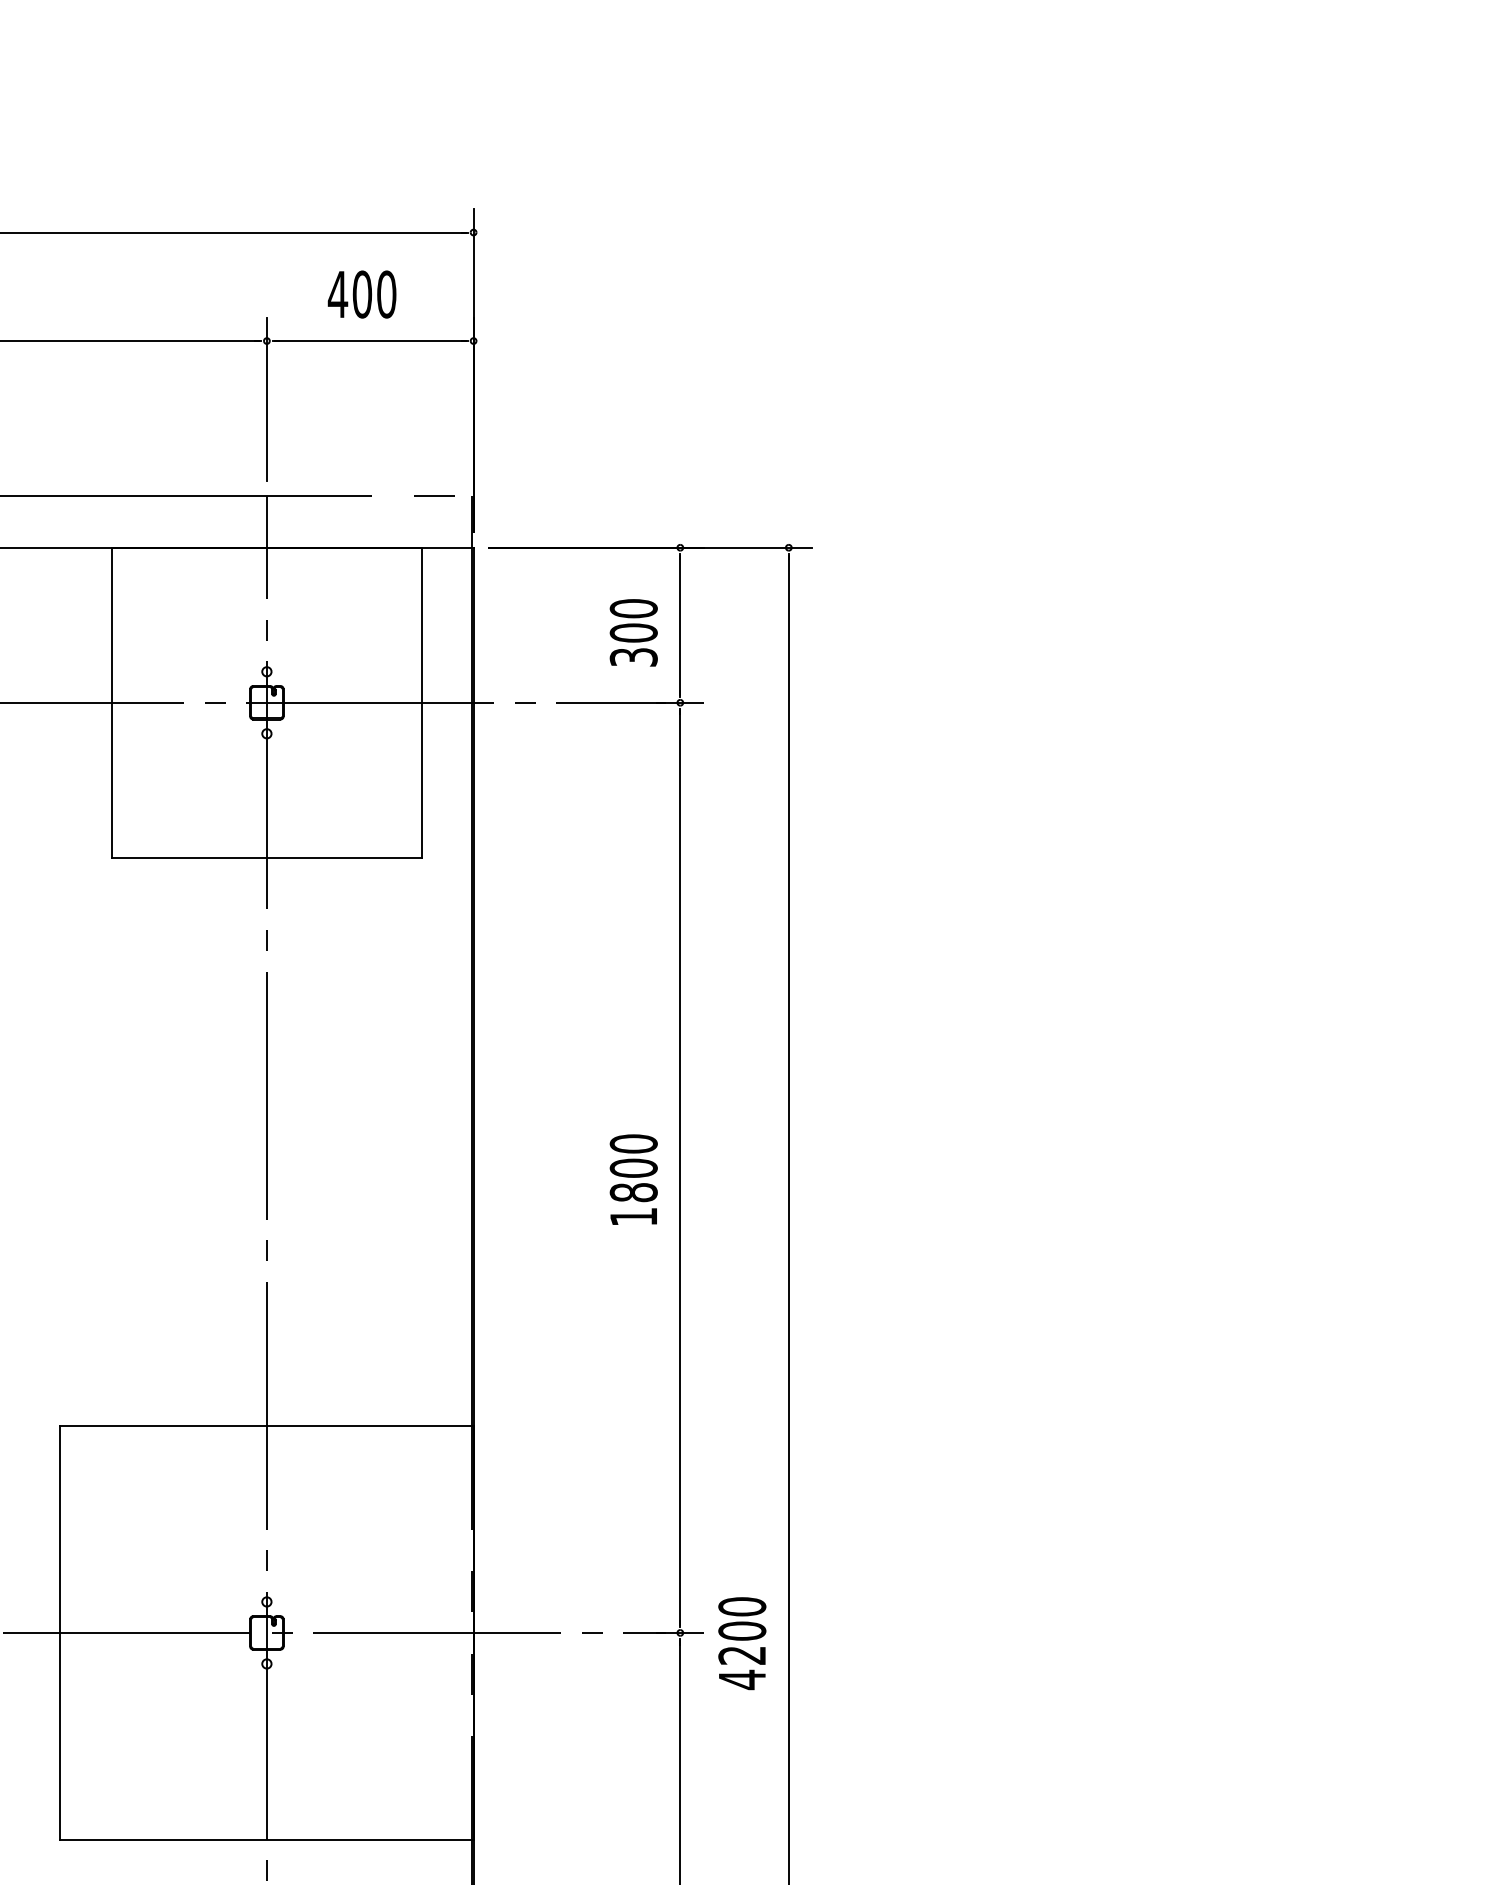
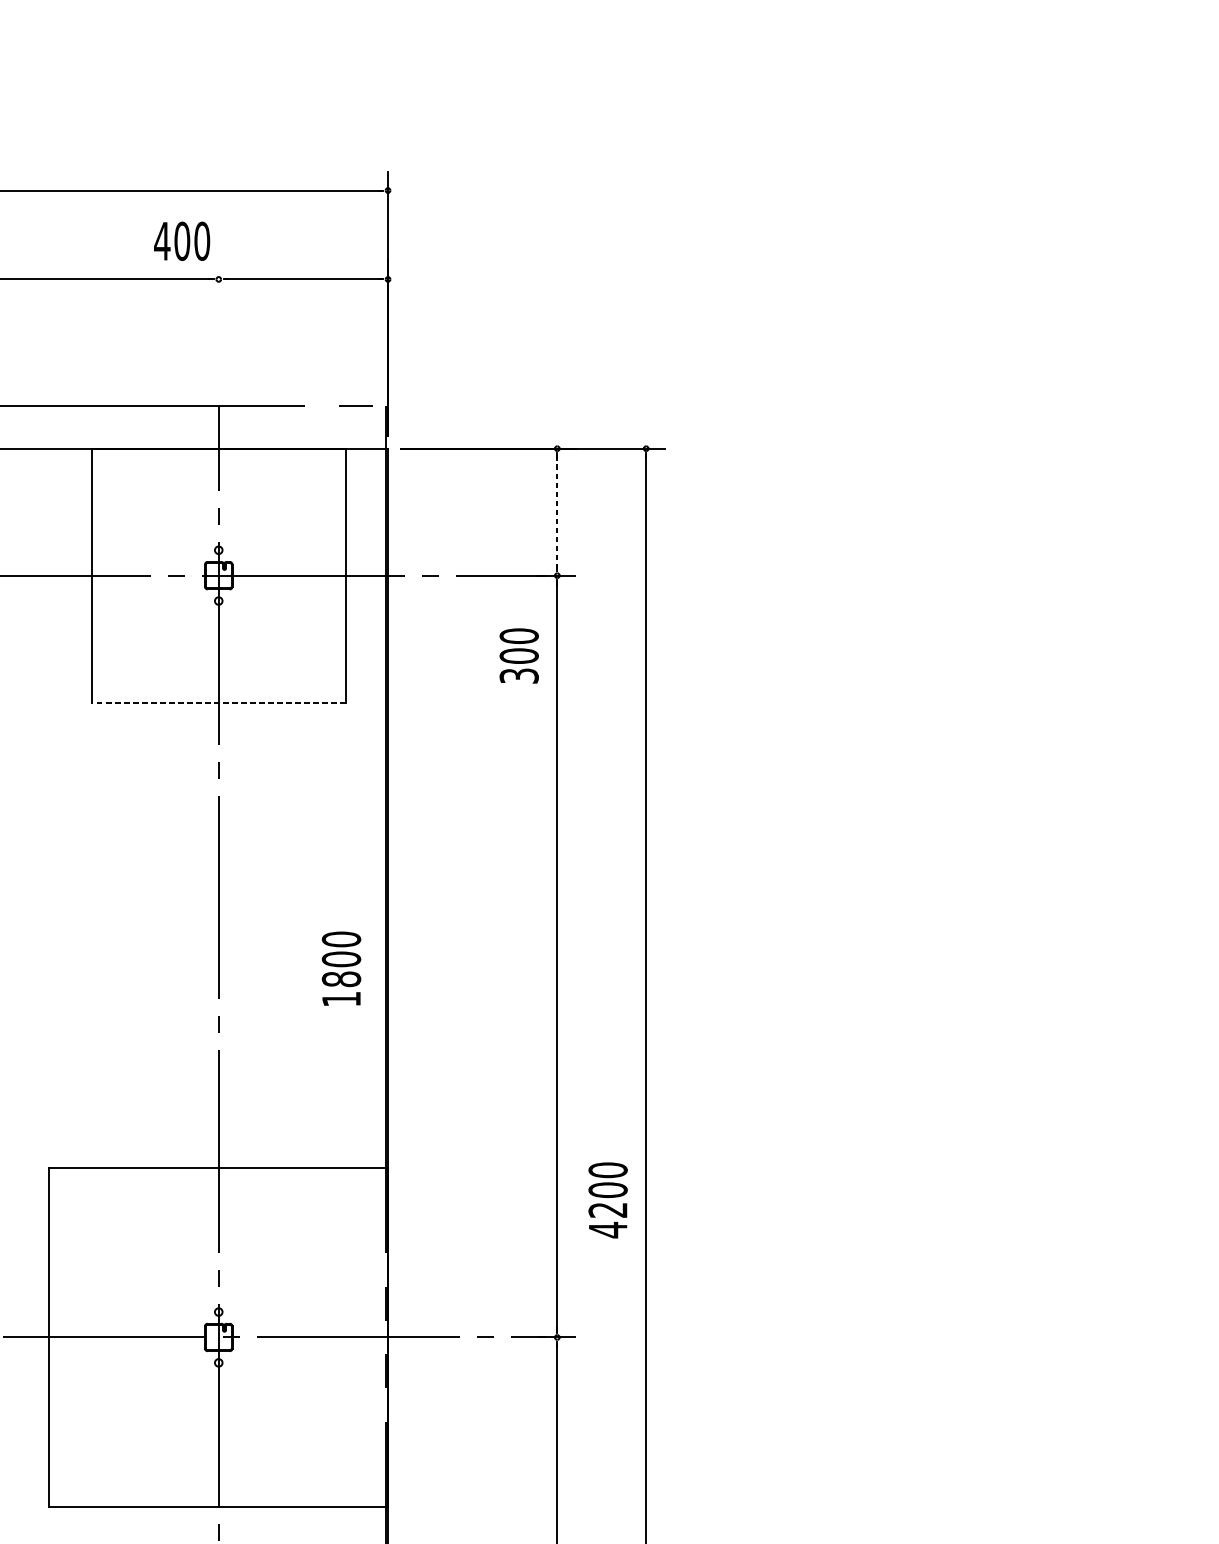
text: (361, 294) -> (181, 241), moved
line: (266, 398) -> (218, 326), removed
line: (680, 625) -> (557, 512), solid -> dashed
text: (633, 632) -> (519, 655), moved
line: (266, 857) -> (218, 702), solid -> dashed
text: (633, 1179) -> (341, 968), moved
text: (742, 1643) -> (608, 1200), moved

